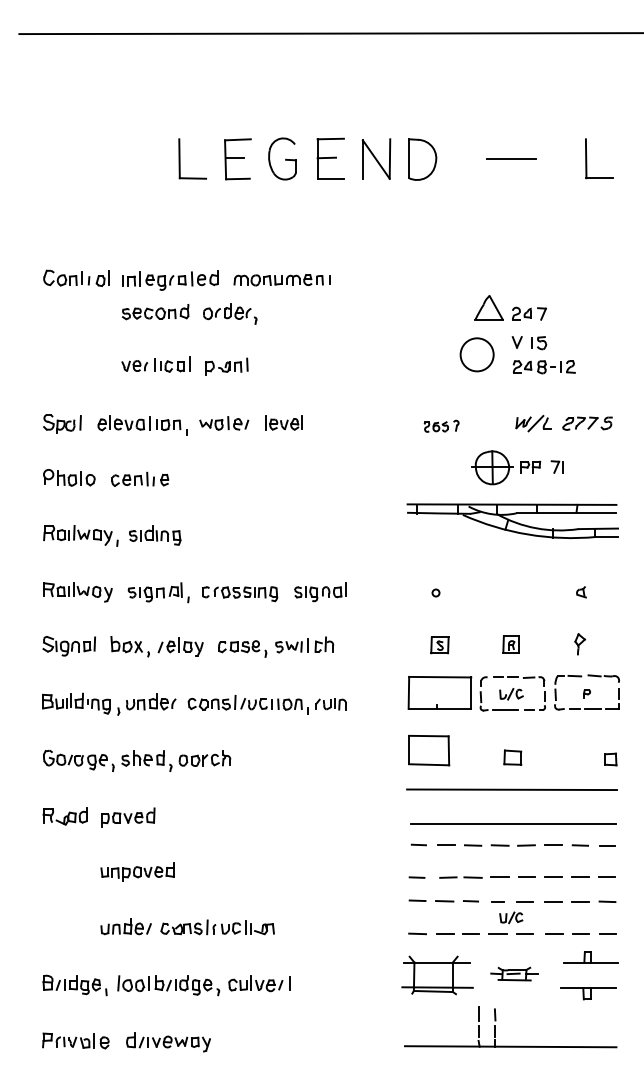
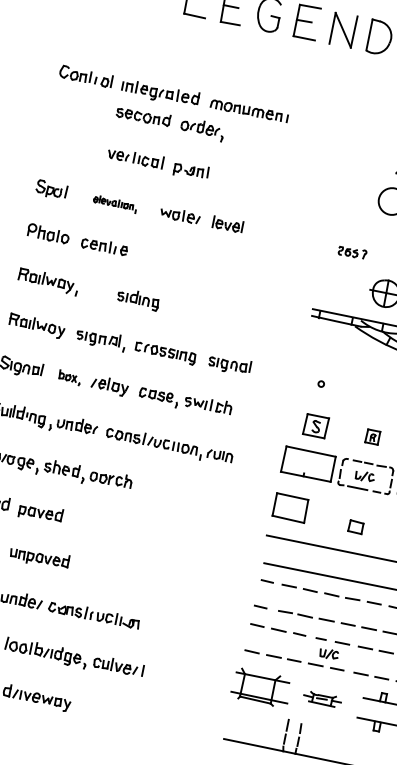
part: (142, 425) -> (115, 204), size x0.6
part: (155, 535) -> (138, 299), moved
part: (439, 645) -> (315, 426), size x1.6
part: (129, 646) -> (69, 377), size x0.7

